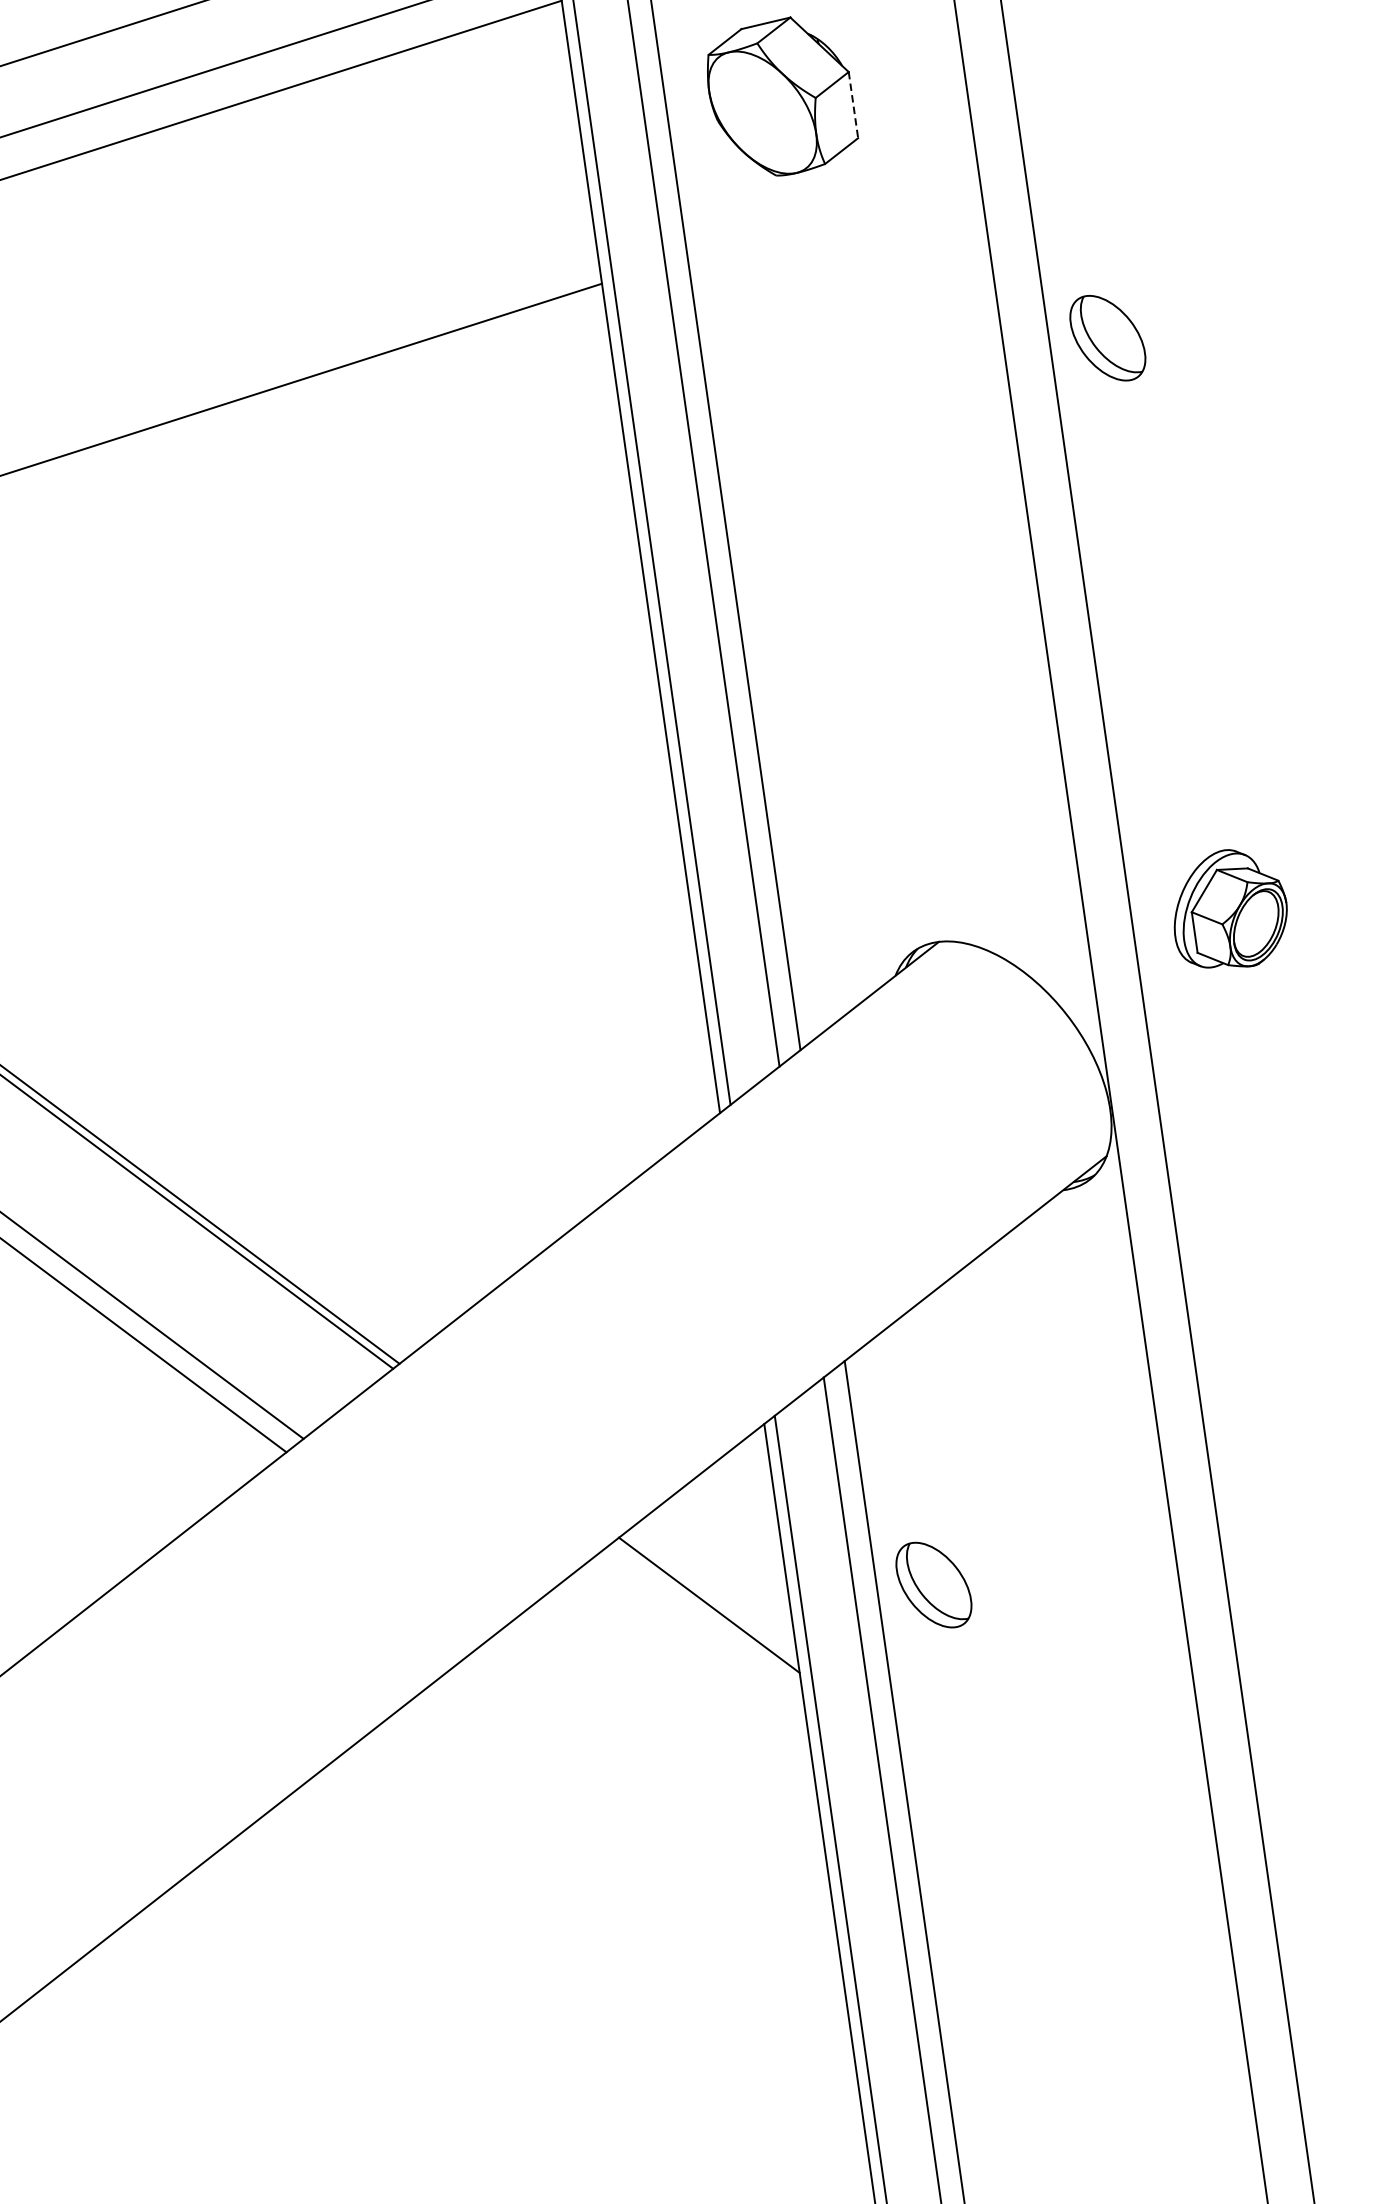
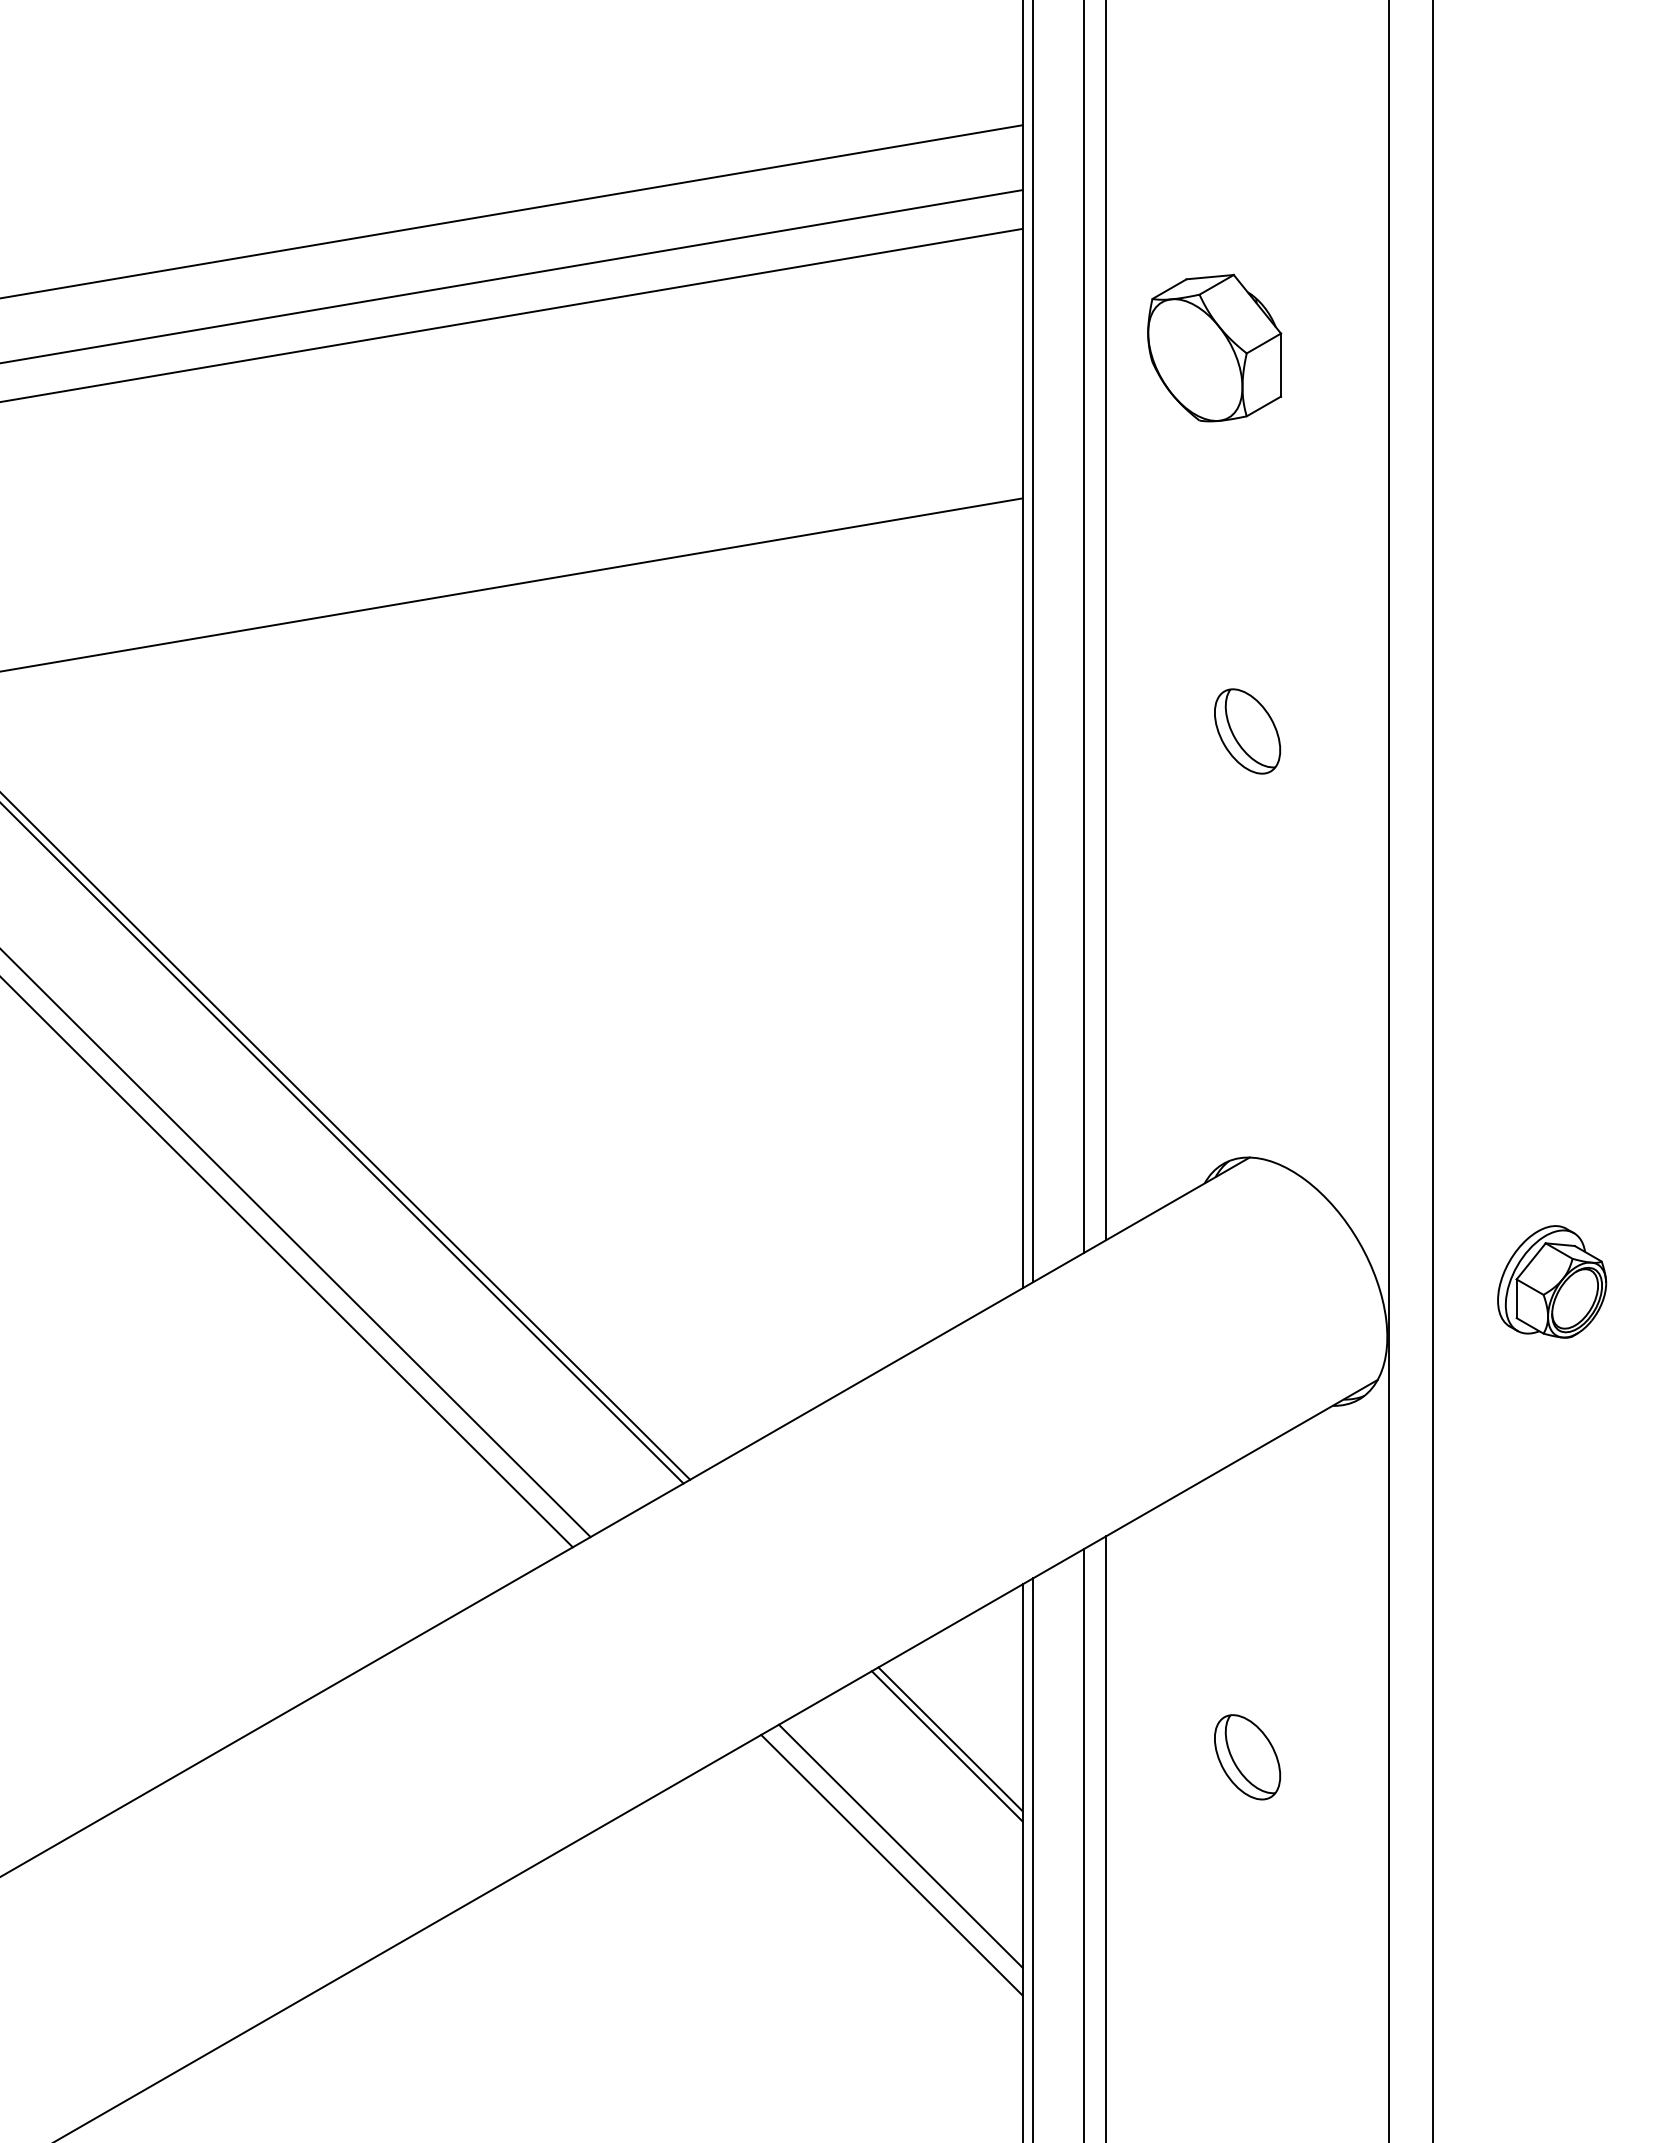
line: (853, 105) -> (1281, 365), dashed -> solid
part: (1107, 338) -> (1247, 731), moved
part: (1229, 909) -> (1552, 1281), moved
part: (933, 1585) -> (1247, 1757), moved
line: (711, 1597) -> (950, 1739), added
line: (675, 1716) -> (900, 1845), added
line: (668, 1737) -> (891, 1864), added

